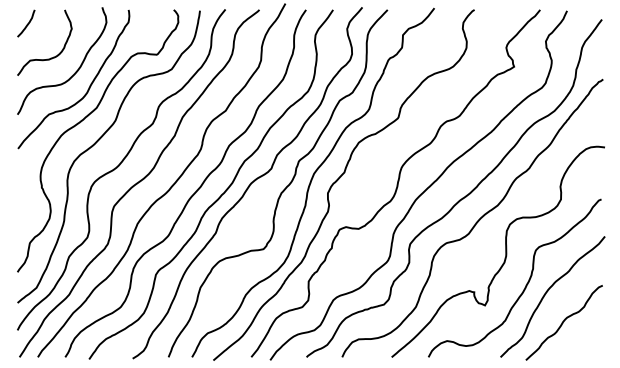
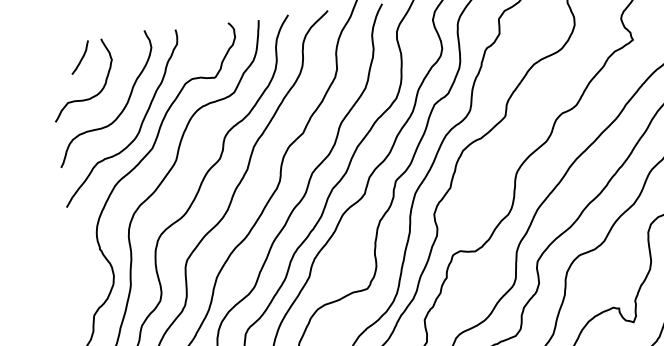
curve: (27, 23) -> (81, 57), moved

